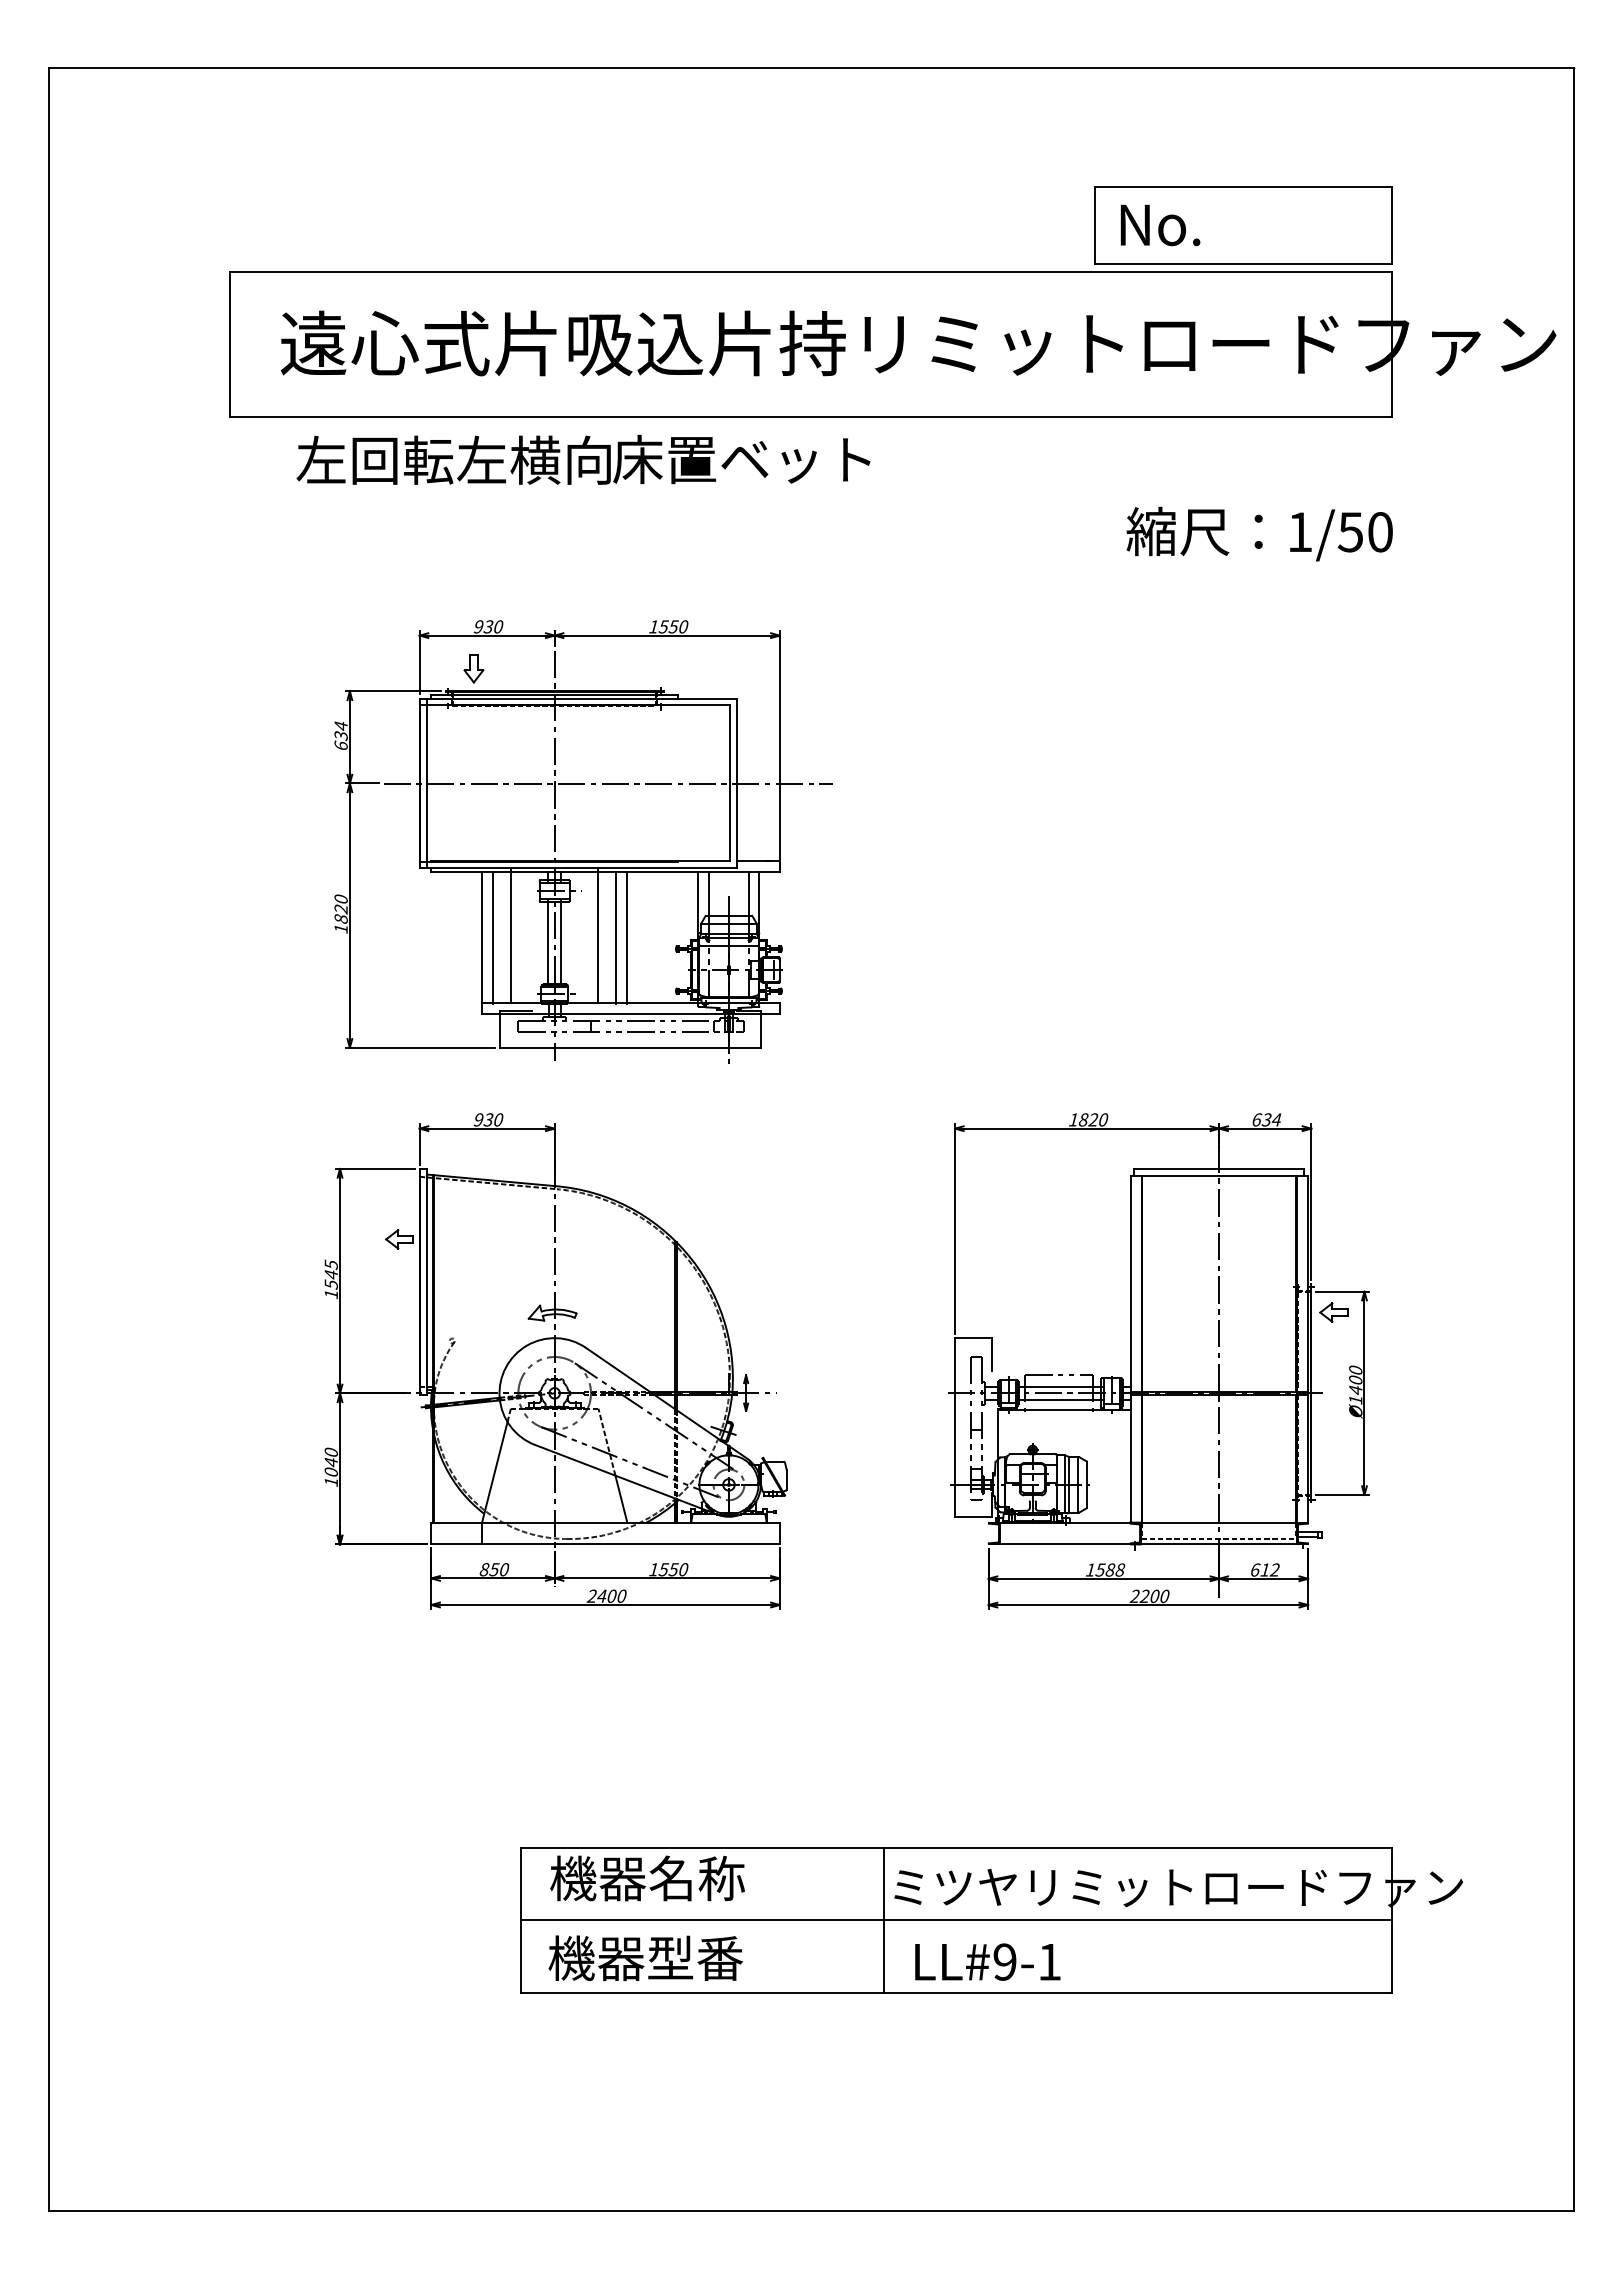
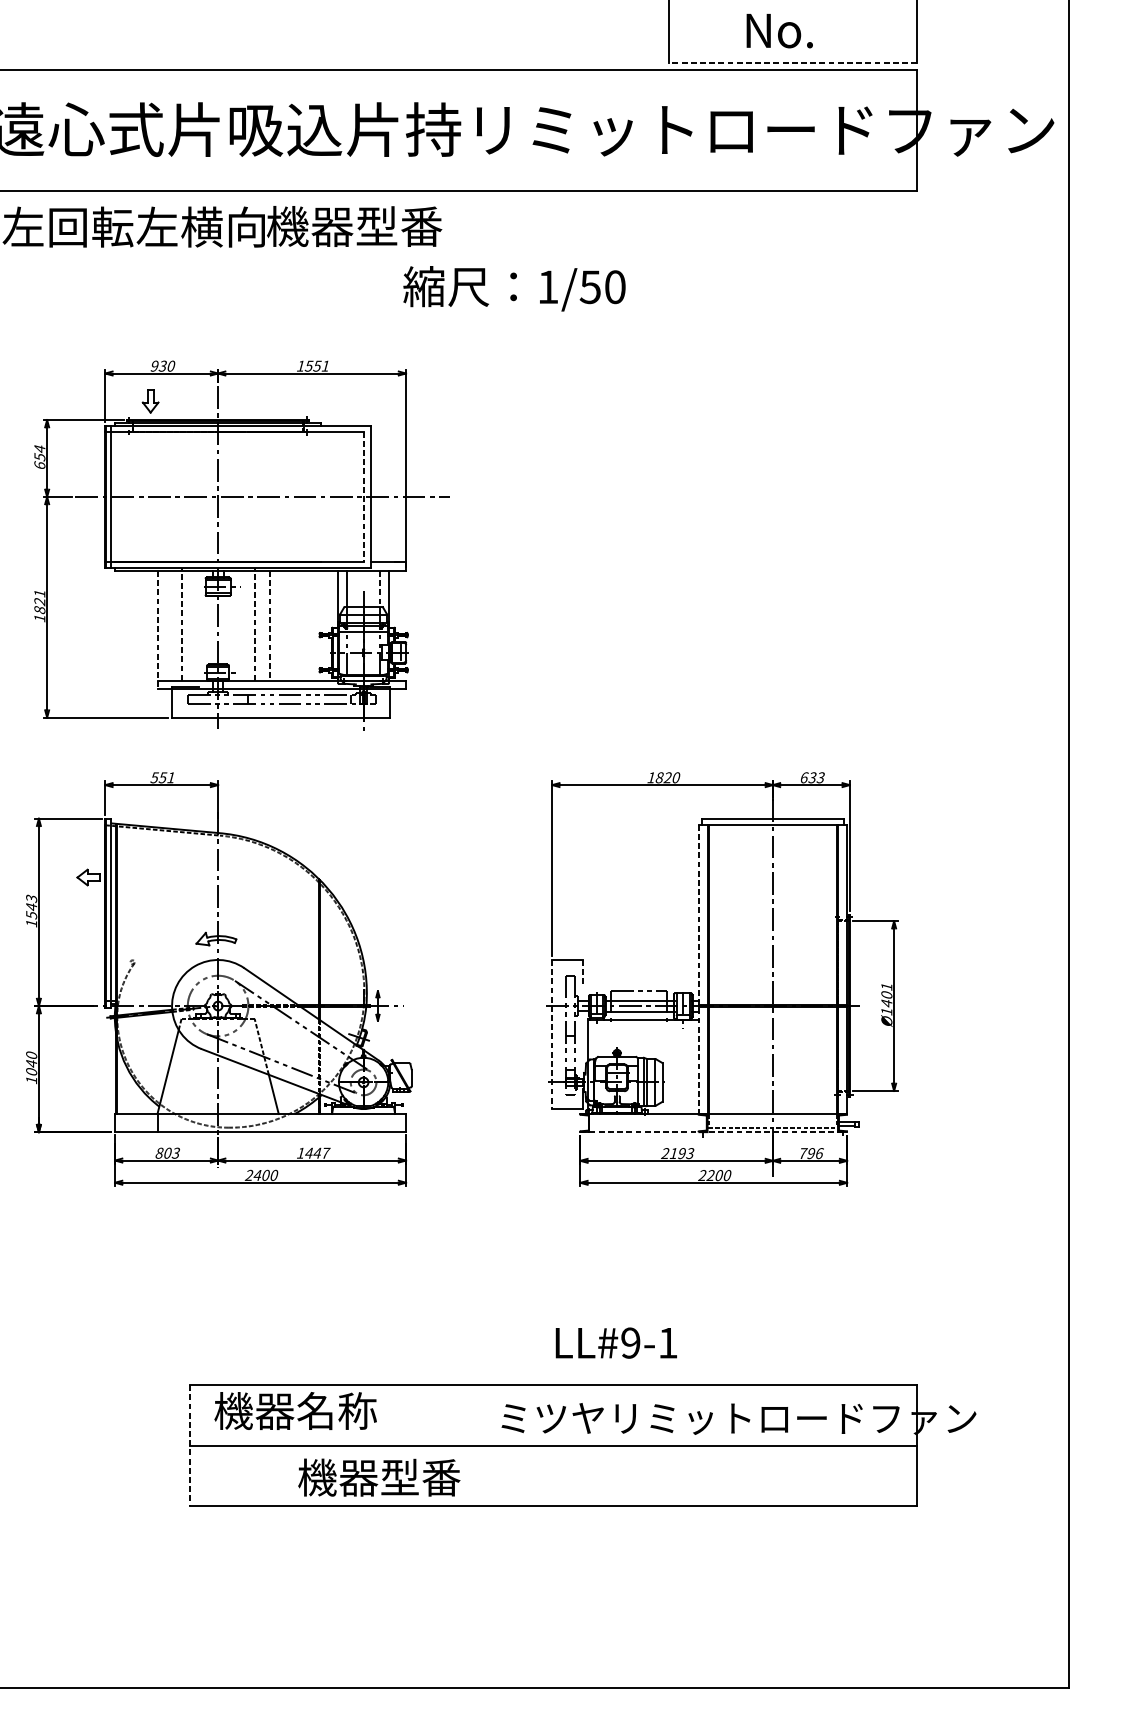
text: (1160, 225) -> (779, 31), moved
line: (1243, 263) -> (793, 62), solid -> dashed
text: (741, 459) -> (374, 226), 床置ベット -> 機器型番
text: (1259, 533) -> (514, 288), moved
text: (683, 626) -> (325, 365), 1550 -> 1551
text: (340, 734) -> (39, 456), 634 -> 654
line: (729, 783) -> (364, 496), solid -> dashed
line: (748, 894) -> (379, 589), solid -> dashed
text: (340, 898) -> (39, 592), 1820 -> 1821
line: (510, 935) -> (181, 623), solid -> dashed
line: (598, 935) -> (254, 623), solid -> dashed
line: (492, 938) -> (166, 626), removed
line: (616, 938) -> (269, 626), solid -> dashed
line: (627, 938) -> (278, 626), removed
line: (548, 942) -> (212, 629), removed
line: (561, 942) -> (223, 629), removed
line: (482, 943) -> (157, 630), solid -> dashed
text: (488, 1119) -> (162, 777), 930 -> 551
text: (1276, 1119) -> (820, 777), 634 -> 633
text: (330, 1263) -> (30, 897), 1545 -> 1543
part: (1333, 1312) -> (868, 938), removed
line: (1130, 1349) -> (698, 969), solid -> dashed
line: (991, 1355) -> (582, 974), solid -> dashed
text: (1355, 1369) -> (886, 986), Ø1400 -> Ø1401
line: (954, 1427) -> (551, 1034), solid -> dashed
line: (1148, 1544) -> (713, 1132), solid -> dashed
text: (499, 1569) -> (172, 1153), 850 -> 803
text: (673, 1569) -> (317, 1153), 1550 -> 1447
text: (1105, 1569) -> (677, 1153), 1588 -> 2193
text: (1265, 1569) -> (811, 1153), 612 -> 796
line: (883, 1919) -> (492, 1445), removed
line: (520, 1920) -> (189, 1446), solid -> dashed
text: (645, 1957) -> (379, 1477), moved
text: (987, 1961) -> (616, 1342), moved

